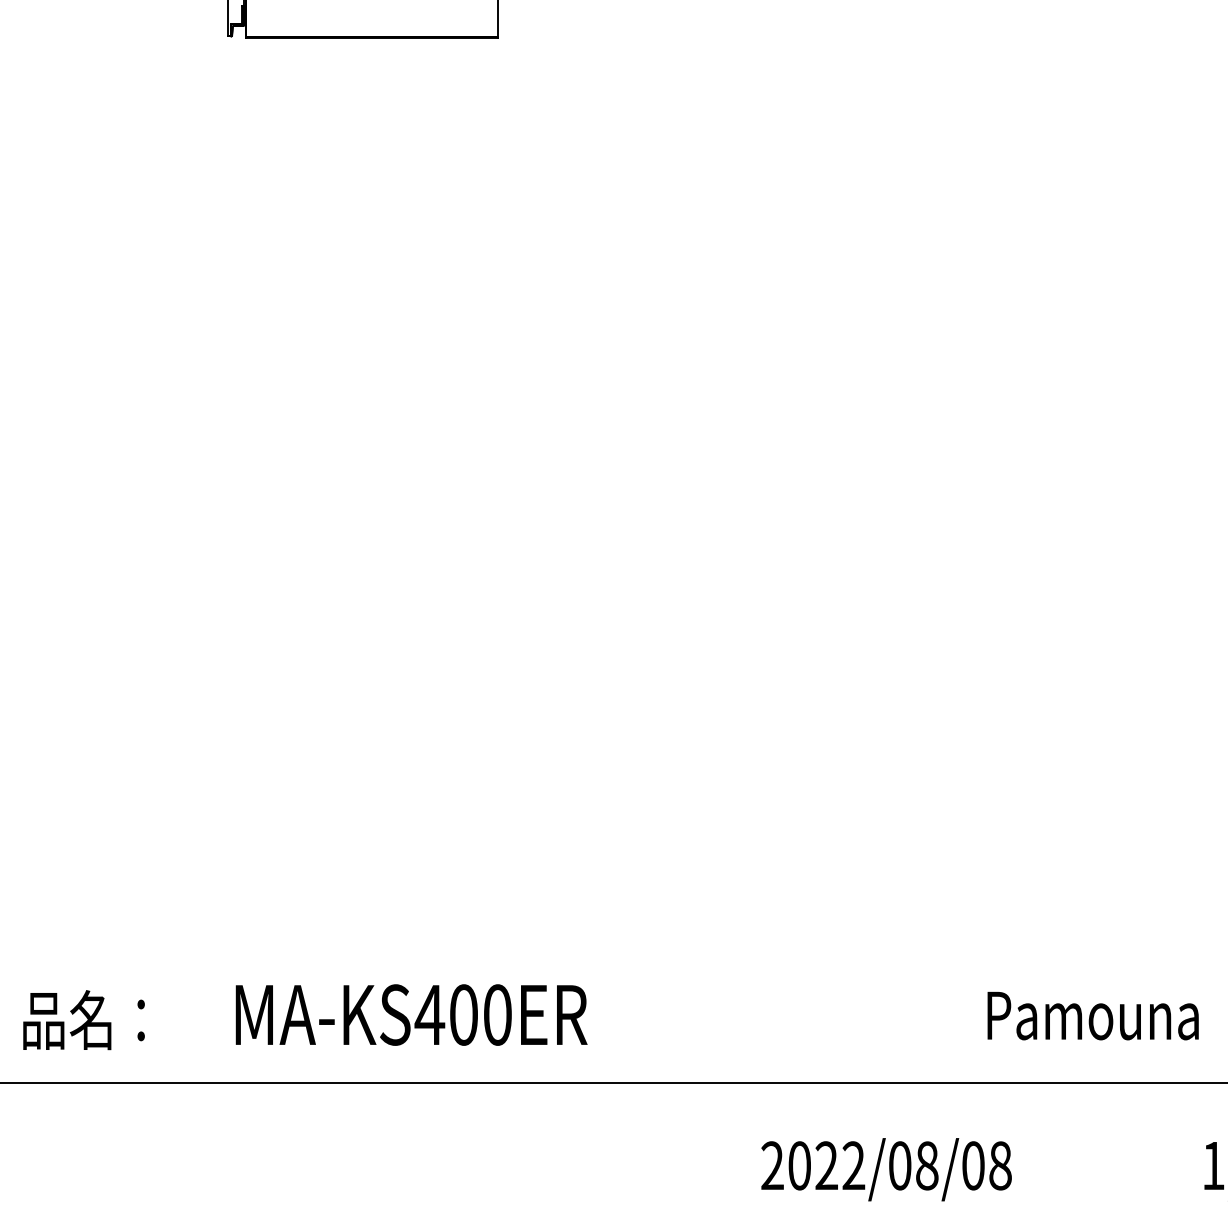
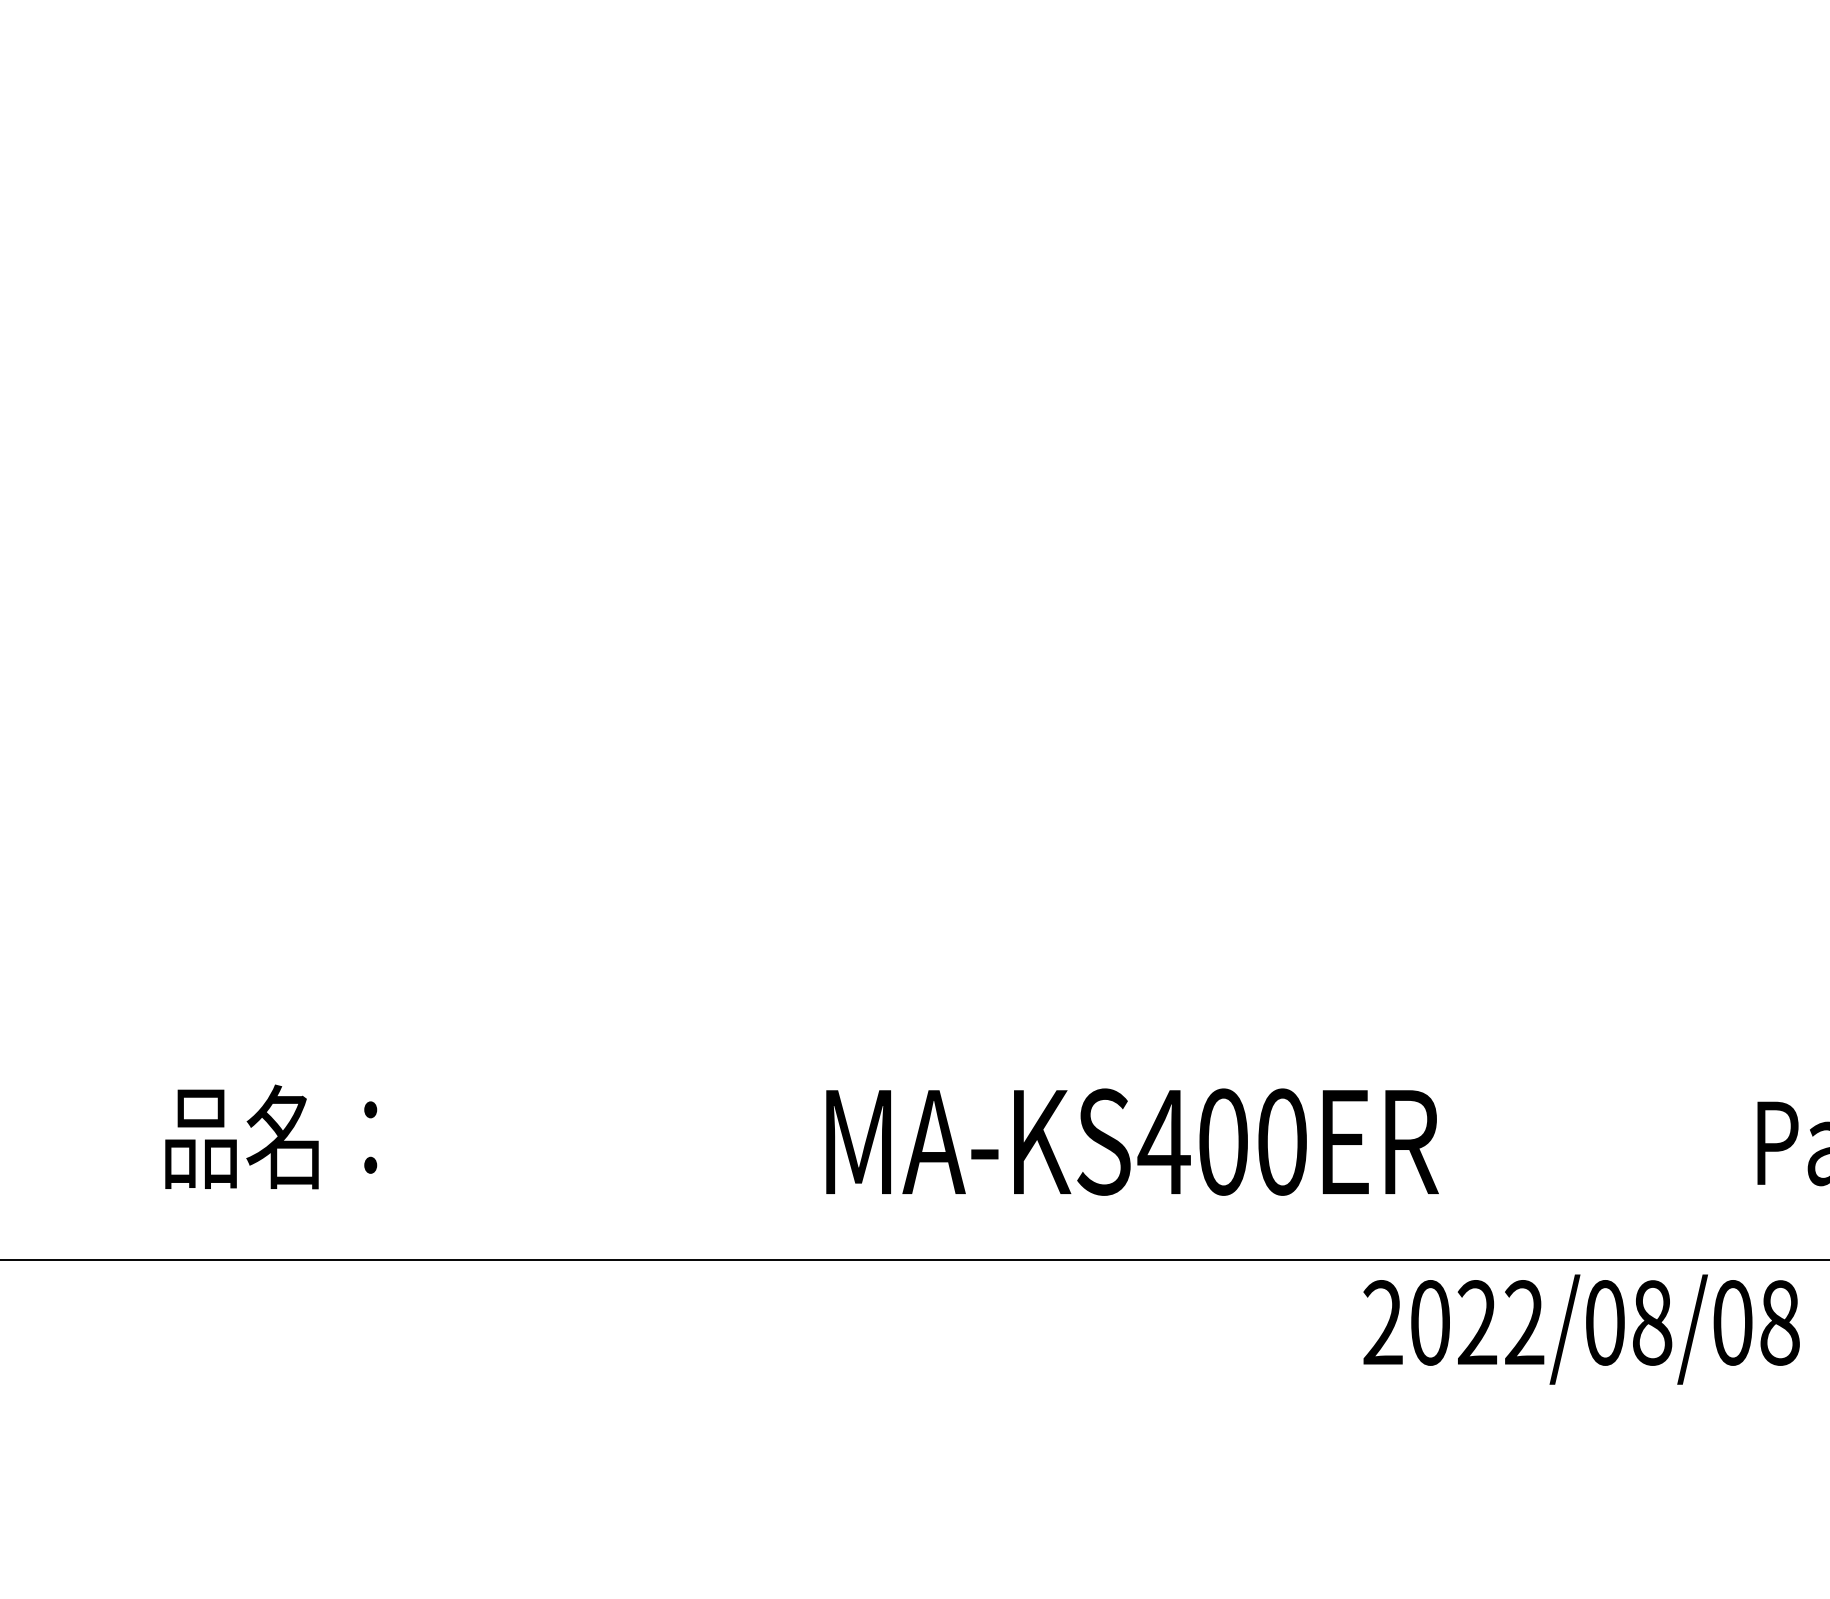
text: (411, 1014) -> (1132, 1141), moved
text: (83, 1020) -> (270, 1137), moved
text: (886, 1169) -> (1581, 1329), moved

